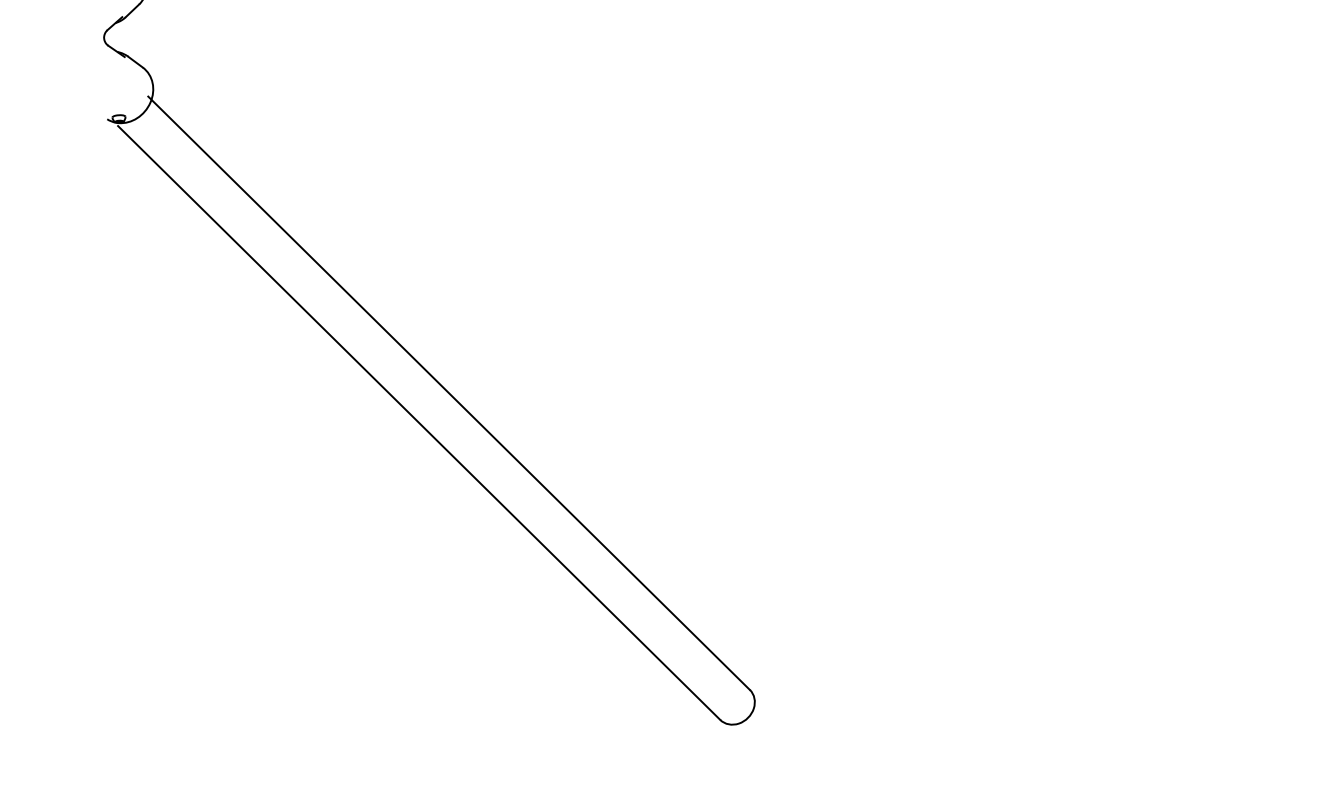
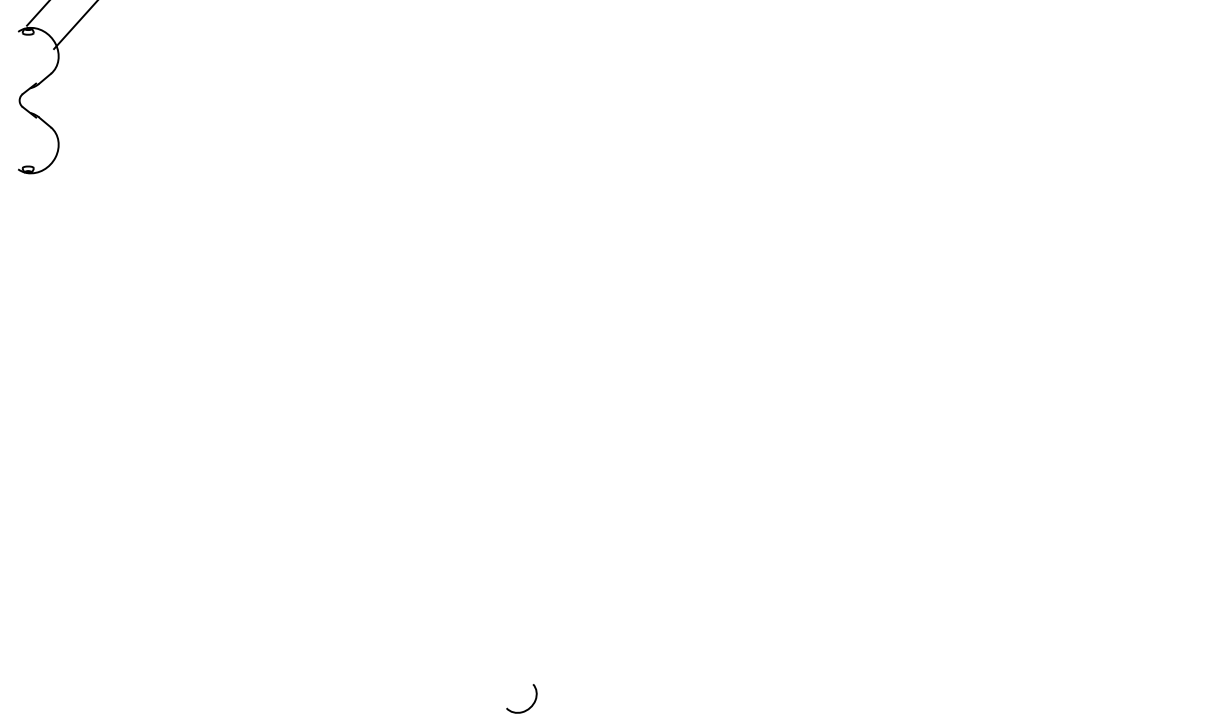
line: (448, 393) -> (293, 418), removed
line: (418, 422) -> (266, 441), removed

